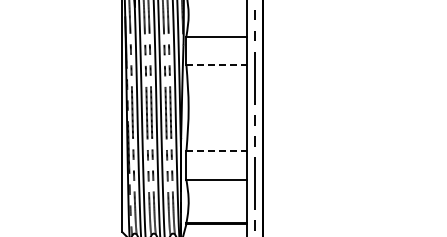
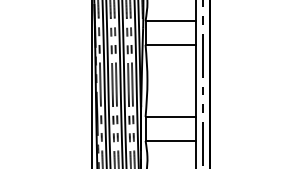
line: (217, 65) -> (171, 45), dashed -> solid
line: (217, 151) -> (171, 117), dashed -> solid

